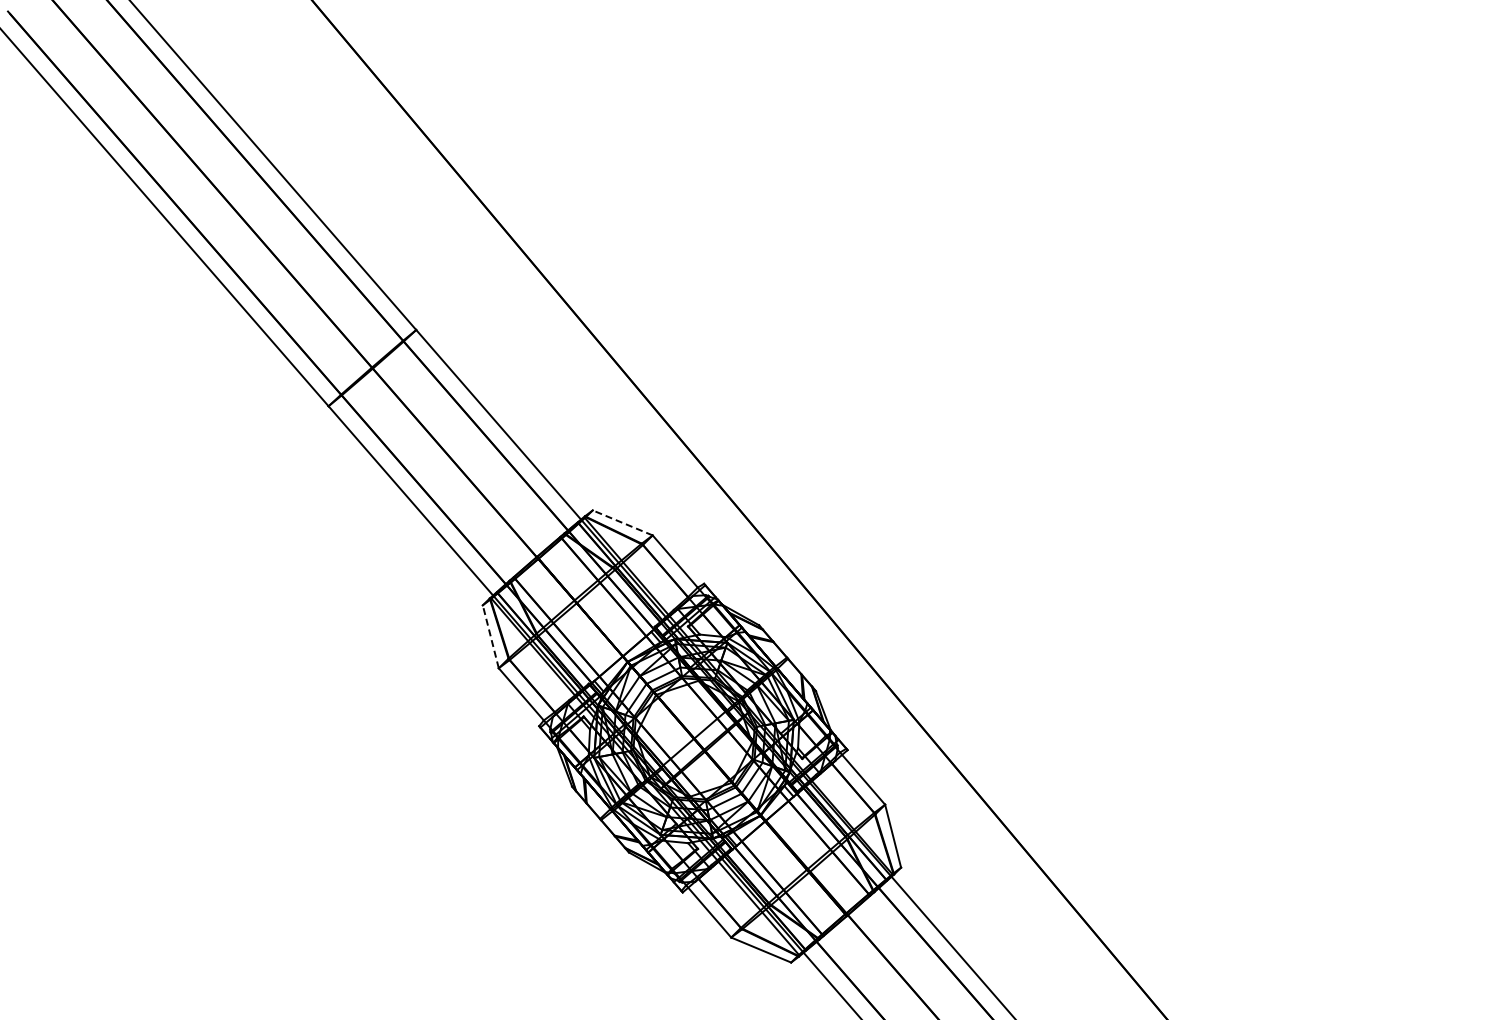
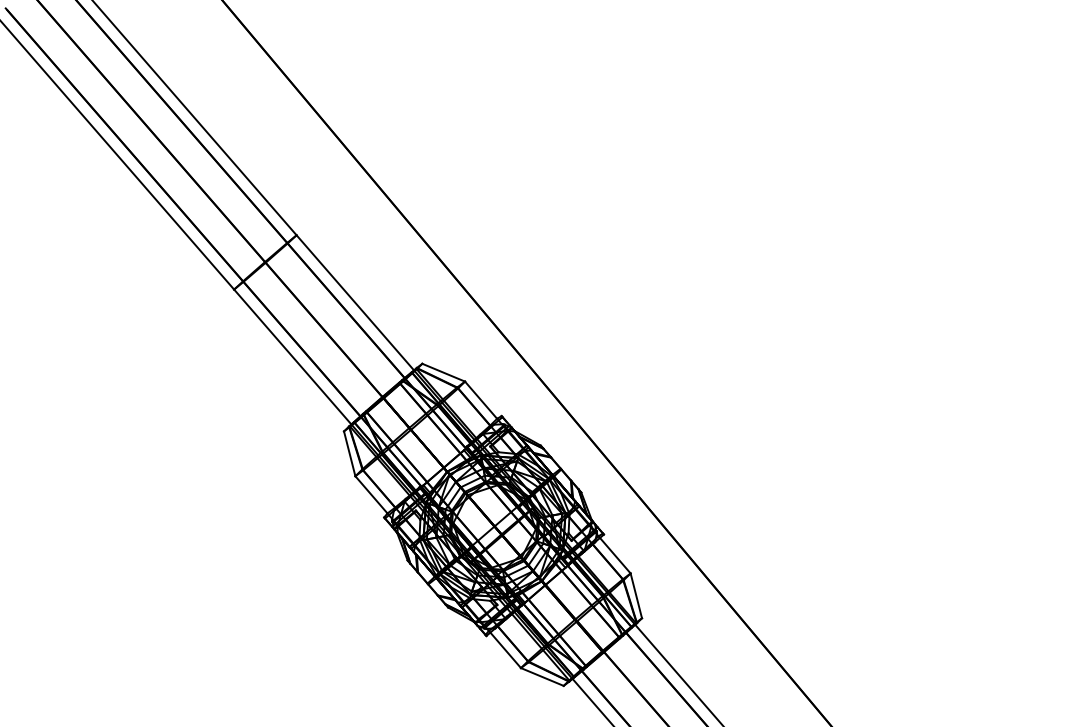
line: (622, 522) -> (443, 372), dashed -> solid
line: (490, 636) -> (349, 453), dashed -> solid

